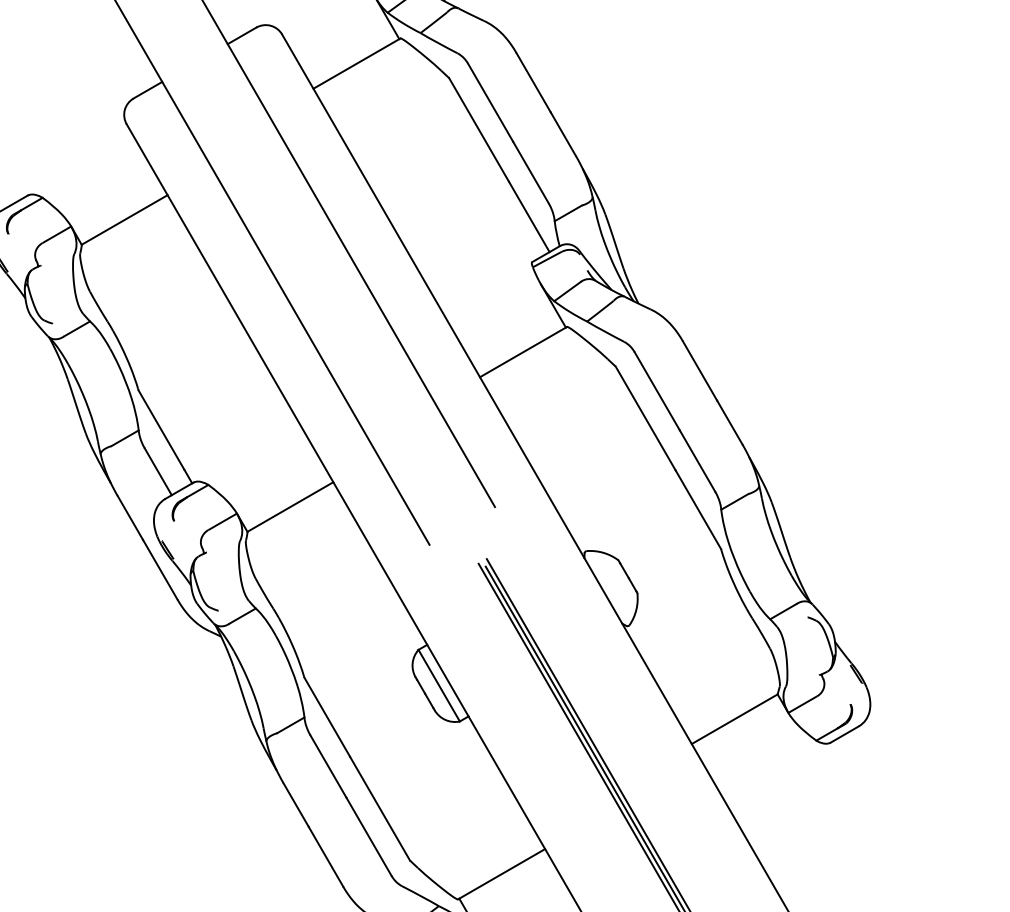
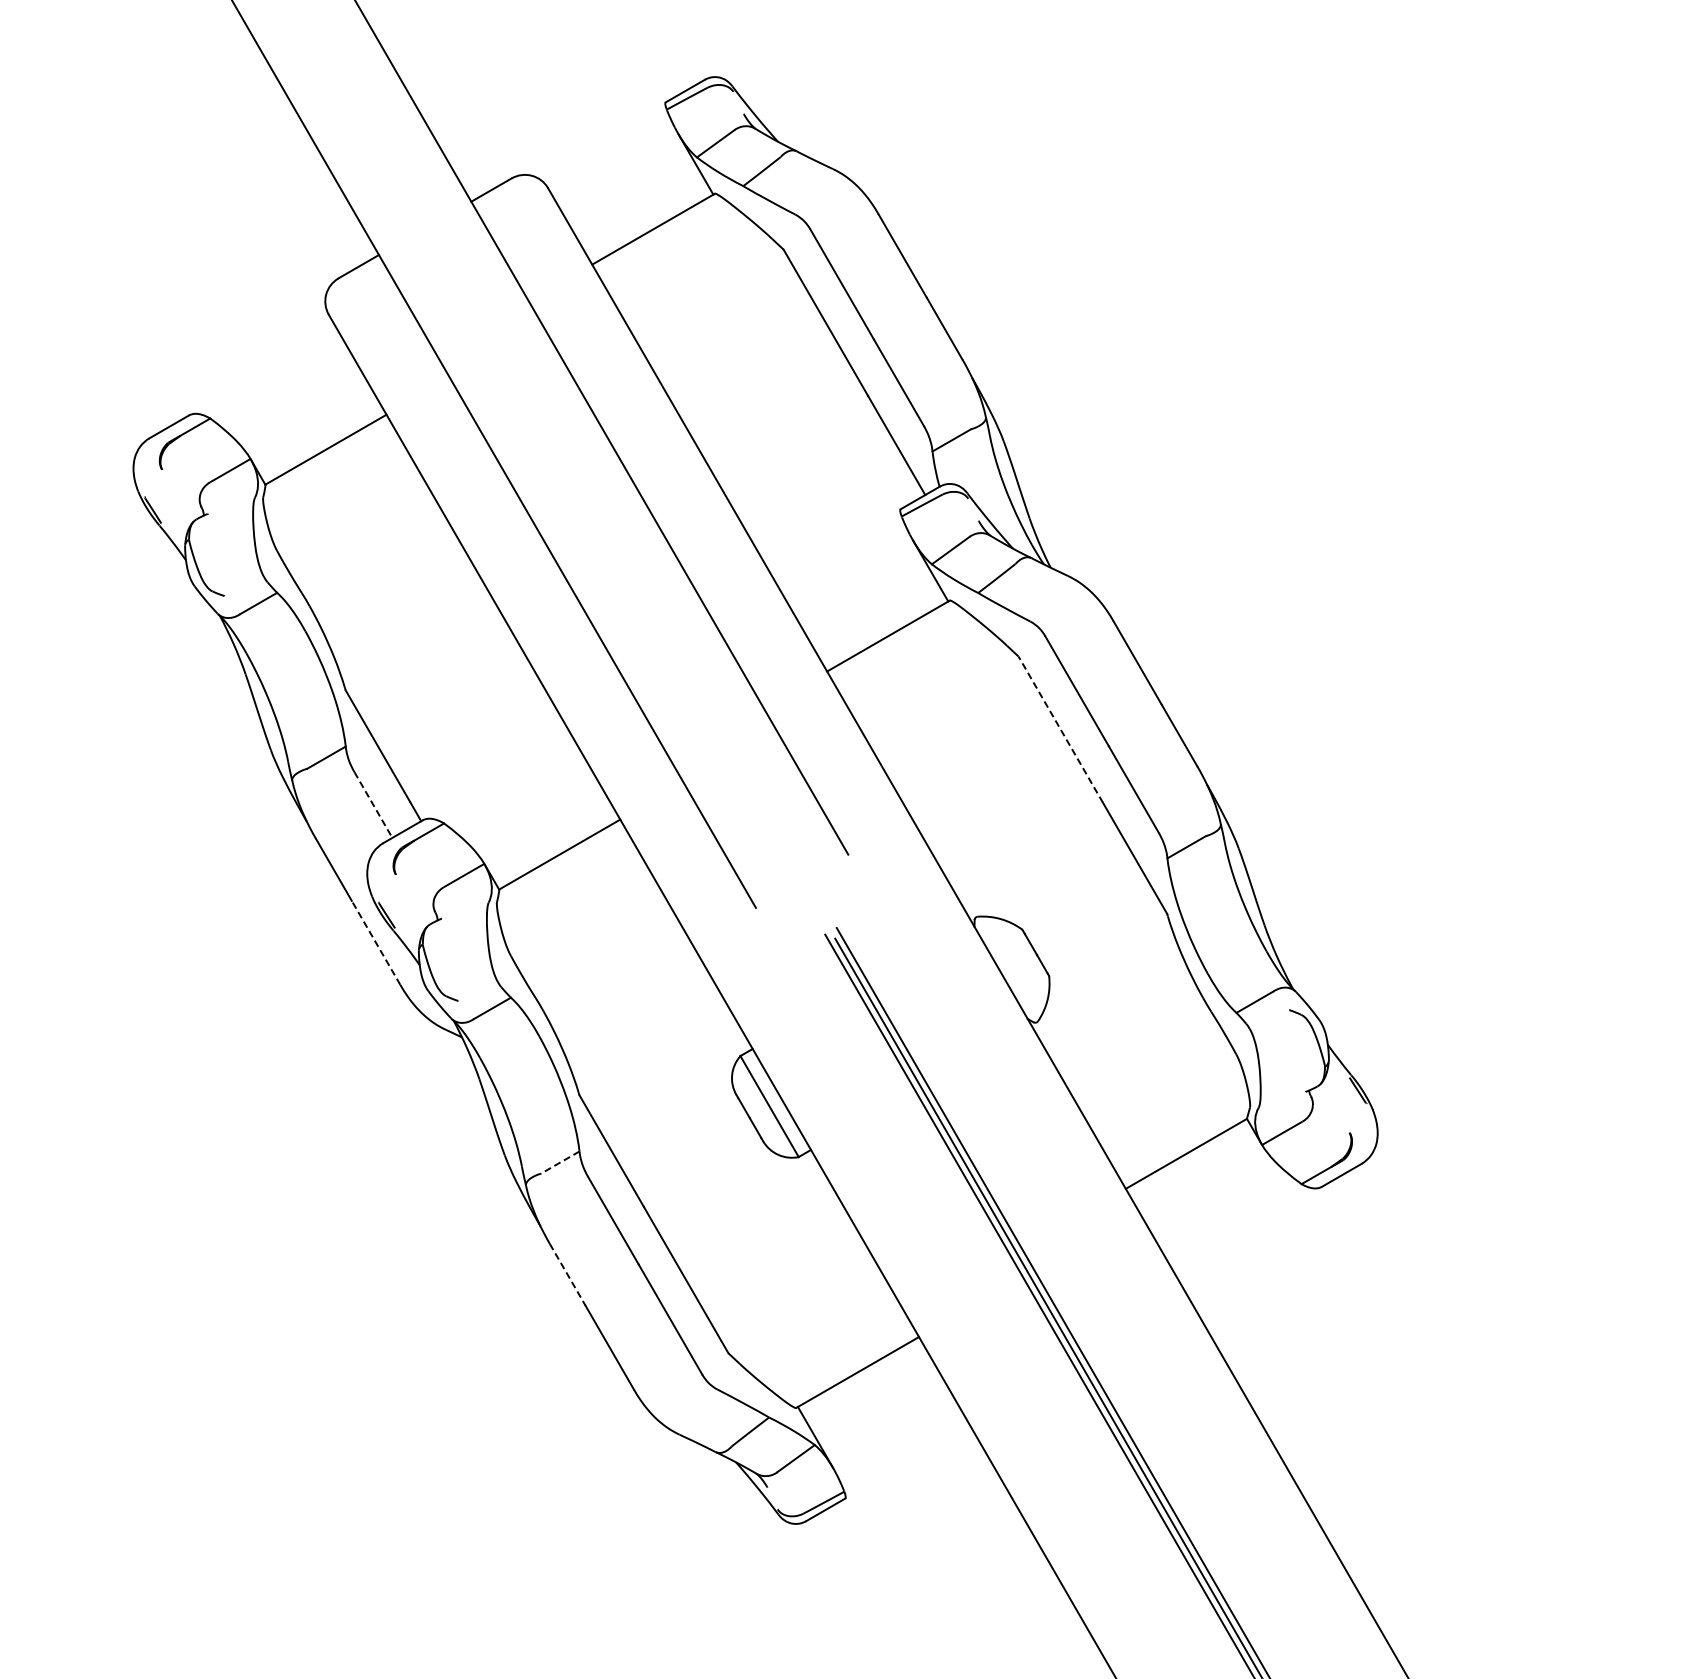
line: (645, 418) -> (1060, 729), solid -> dashed
line: (158, 472) -> (373, 805), solid -> dashed
line: (159, 569) -> (375, 942), solid -> dashed
line: (290, 725) -> (559, 1162), solid -> dashed
line: (295, 804) -> (567, 1274), solid -> dashed

